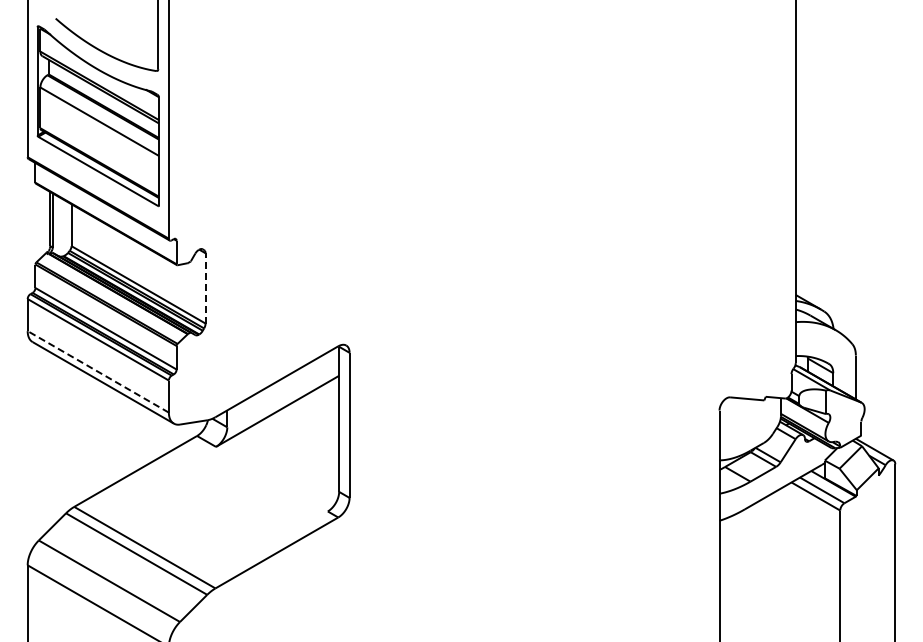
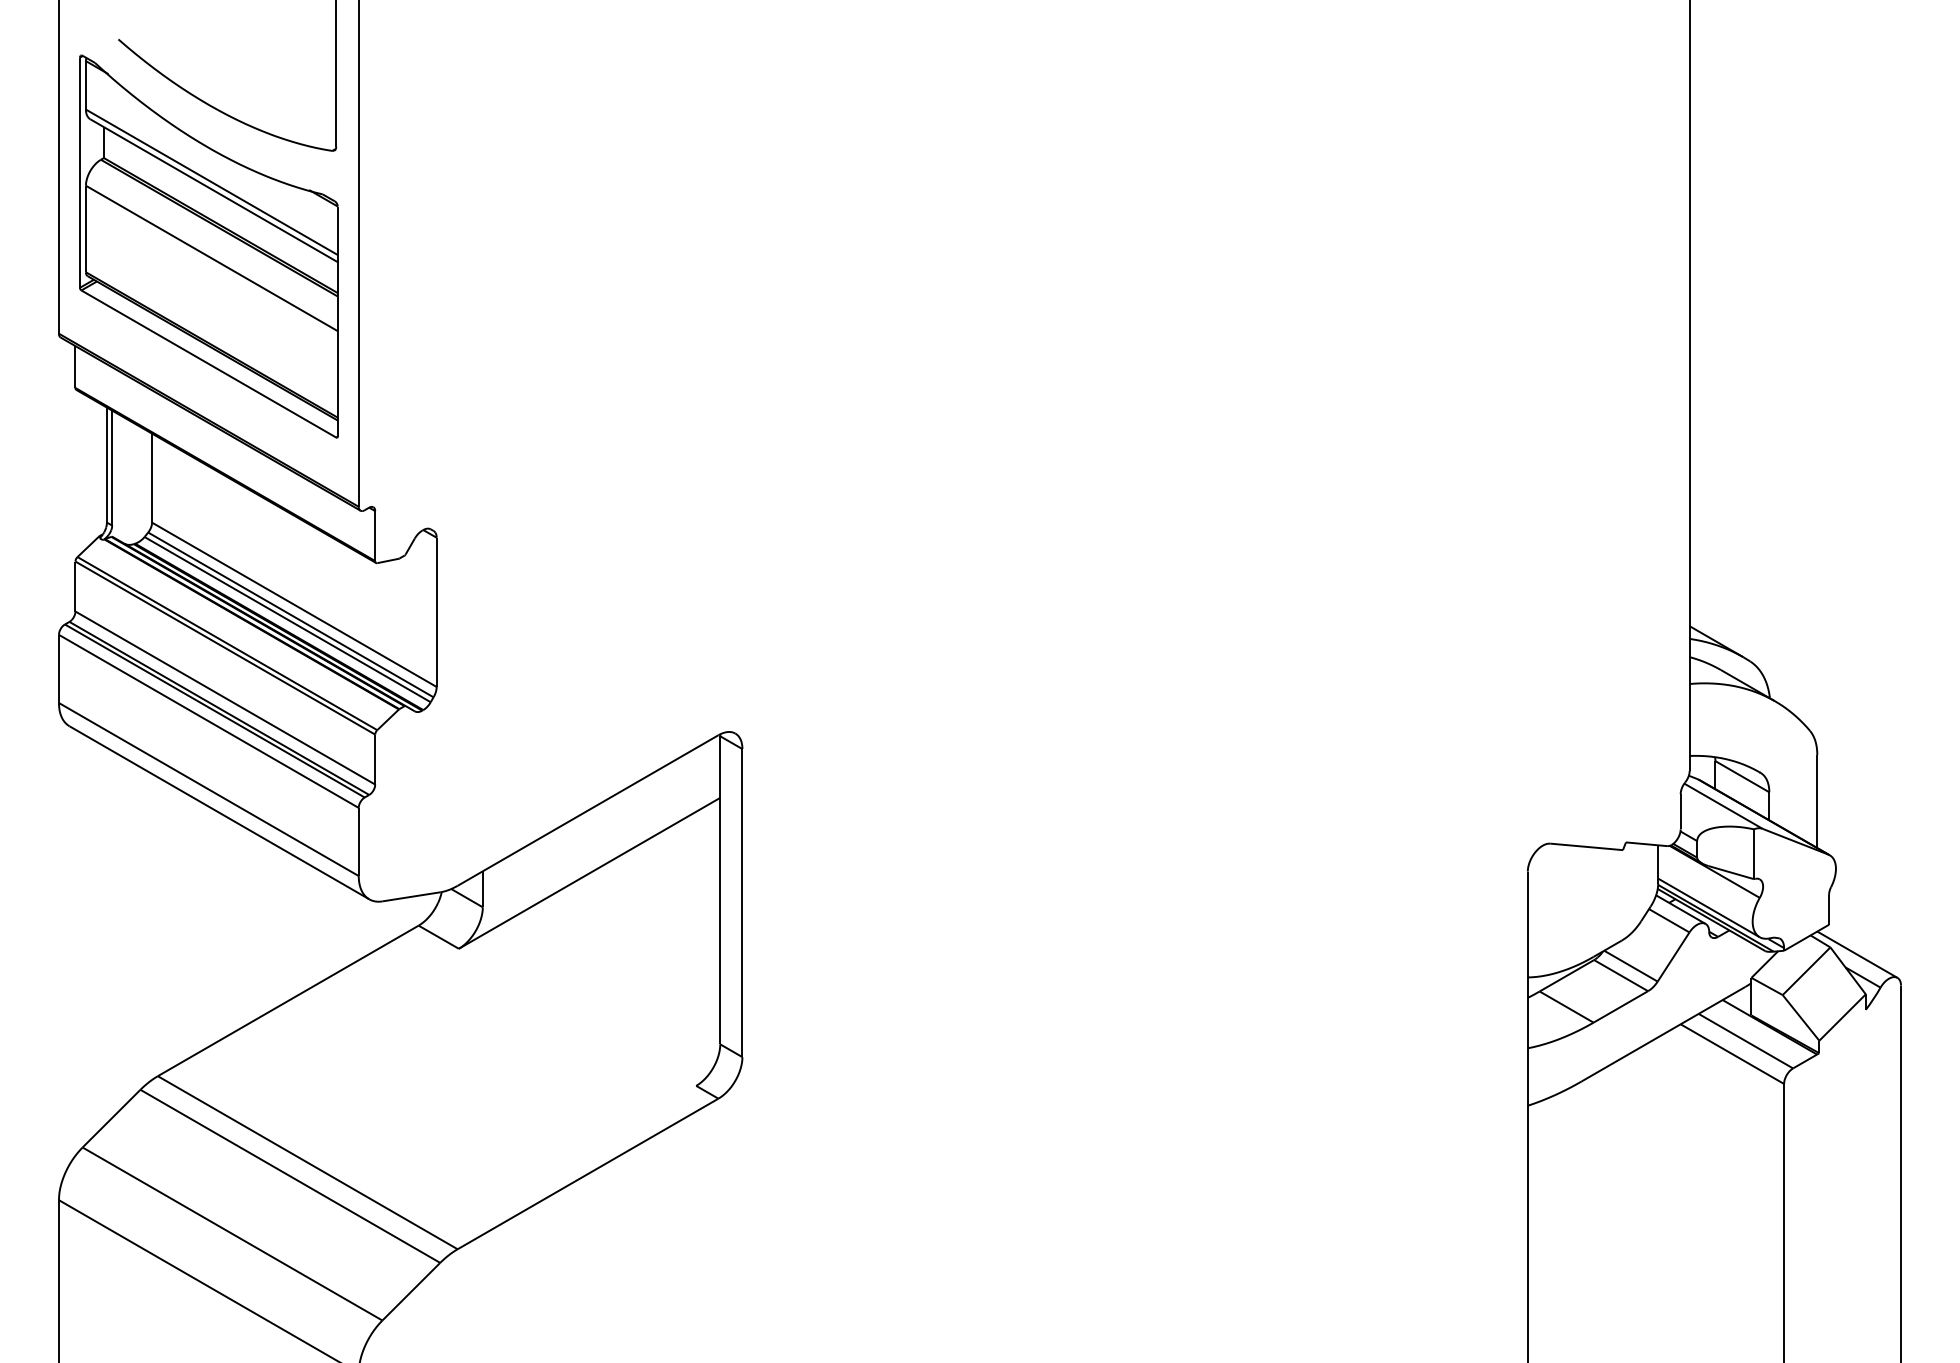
line: (205, 287) -> (436, 610), dashed -> solid
line: (98, 371) -> (209, 788), dashed -> solid

